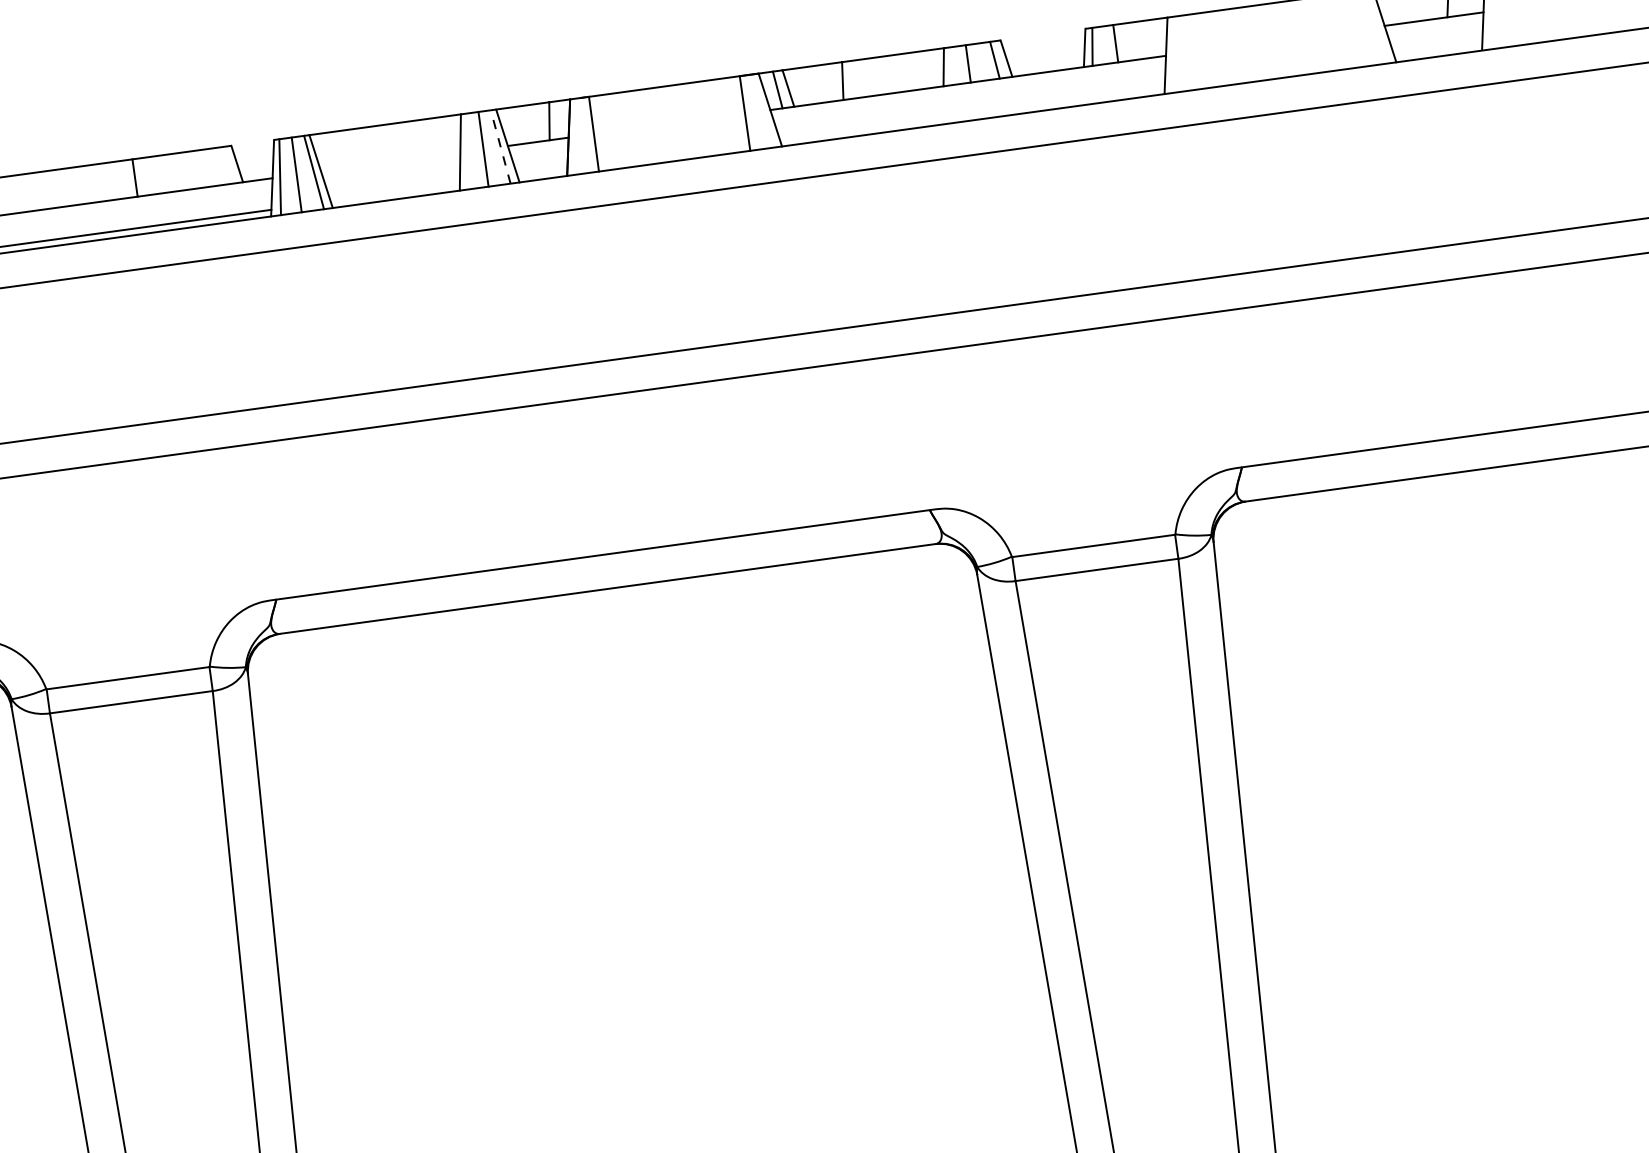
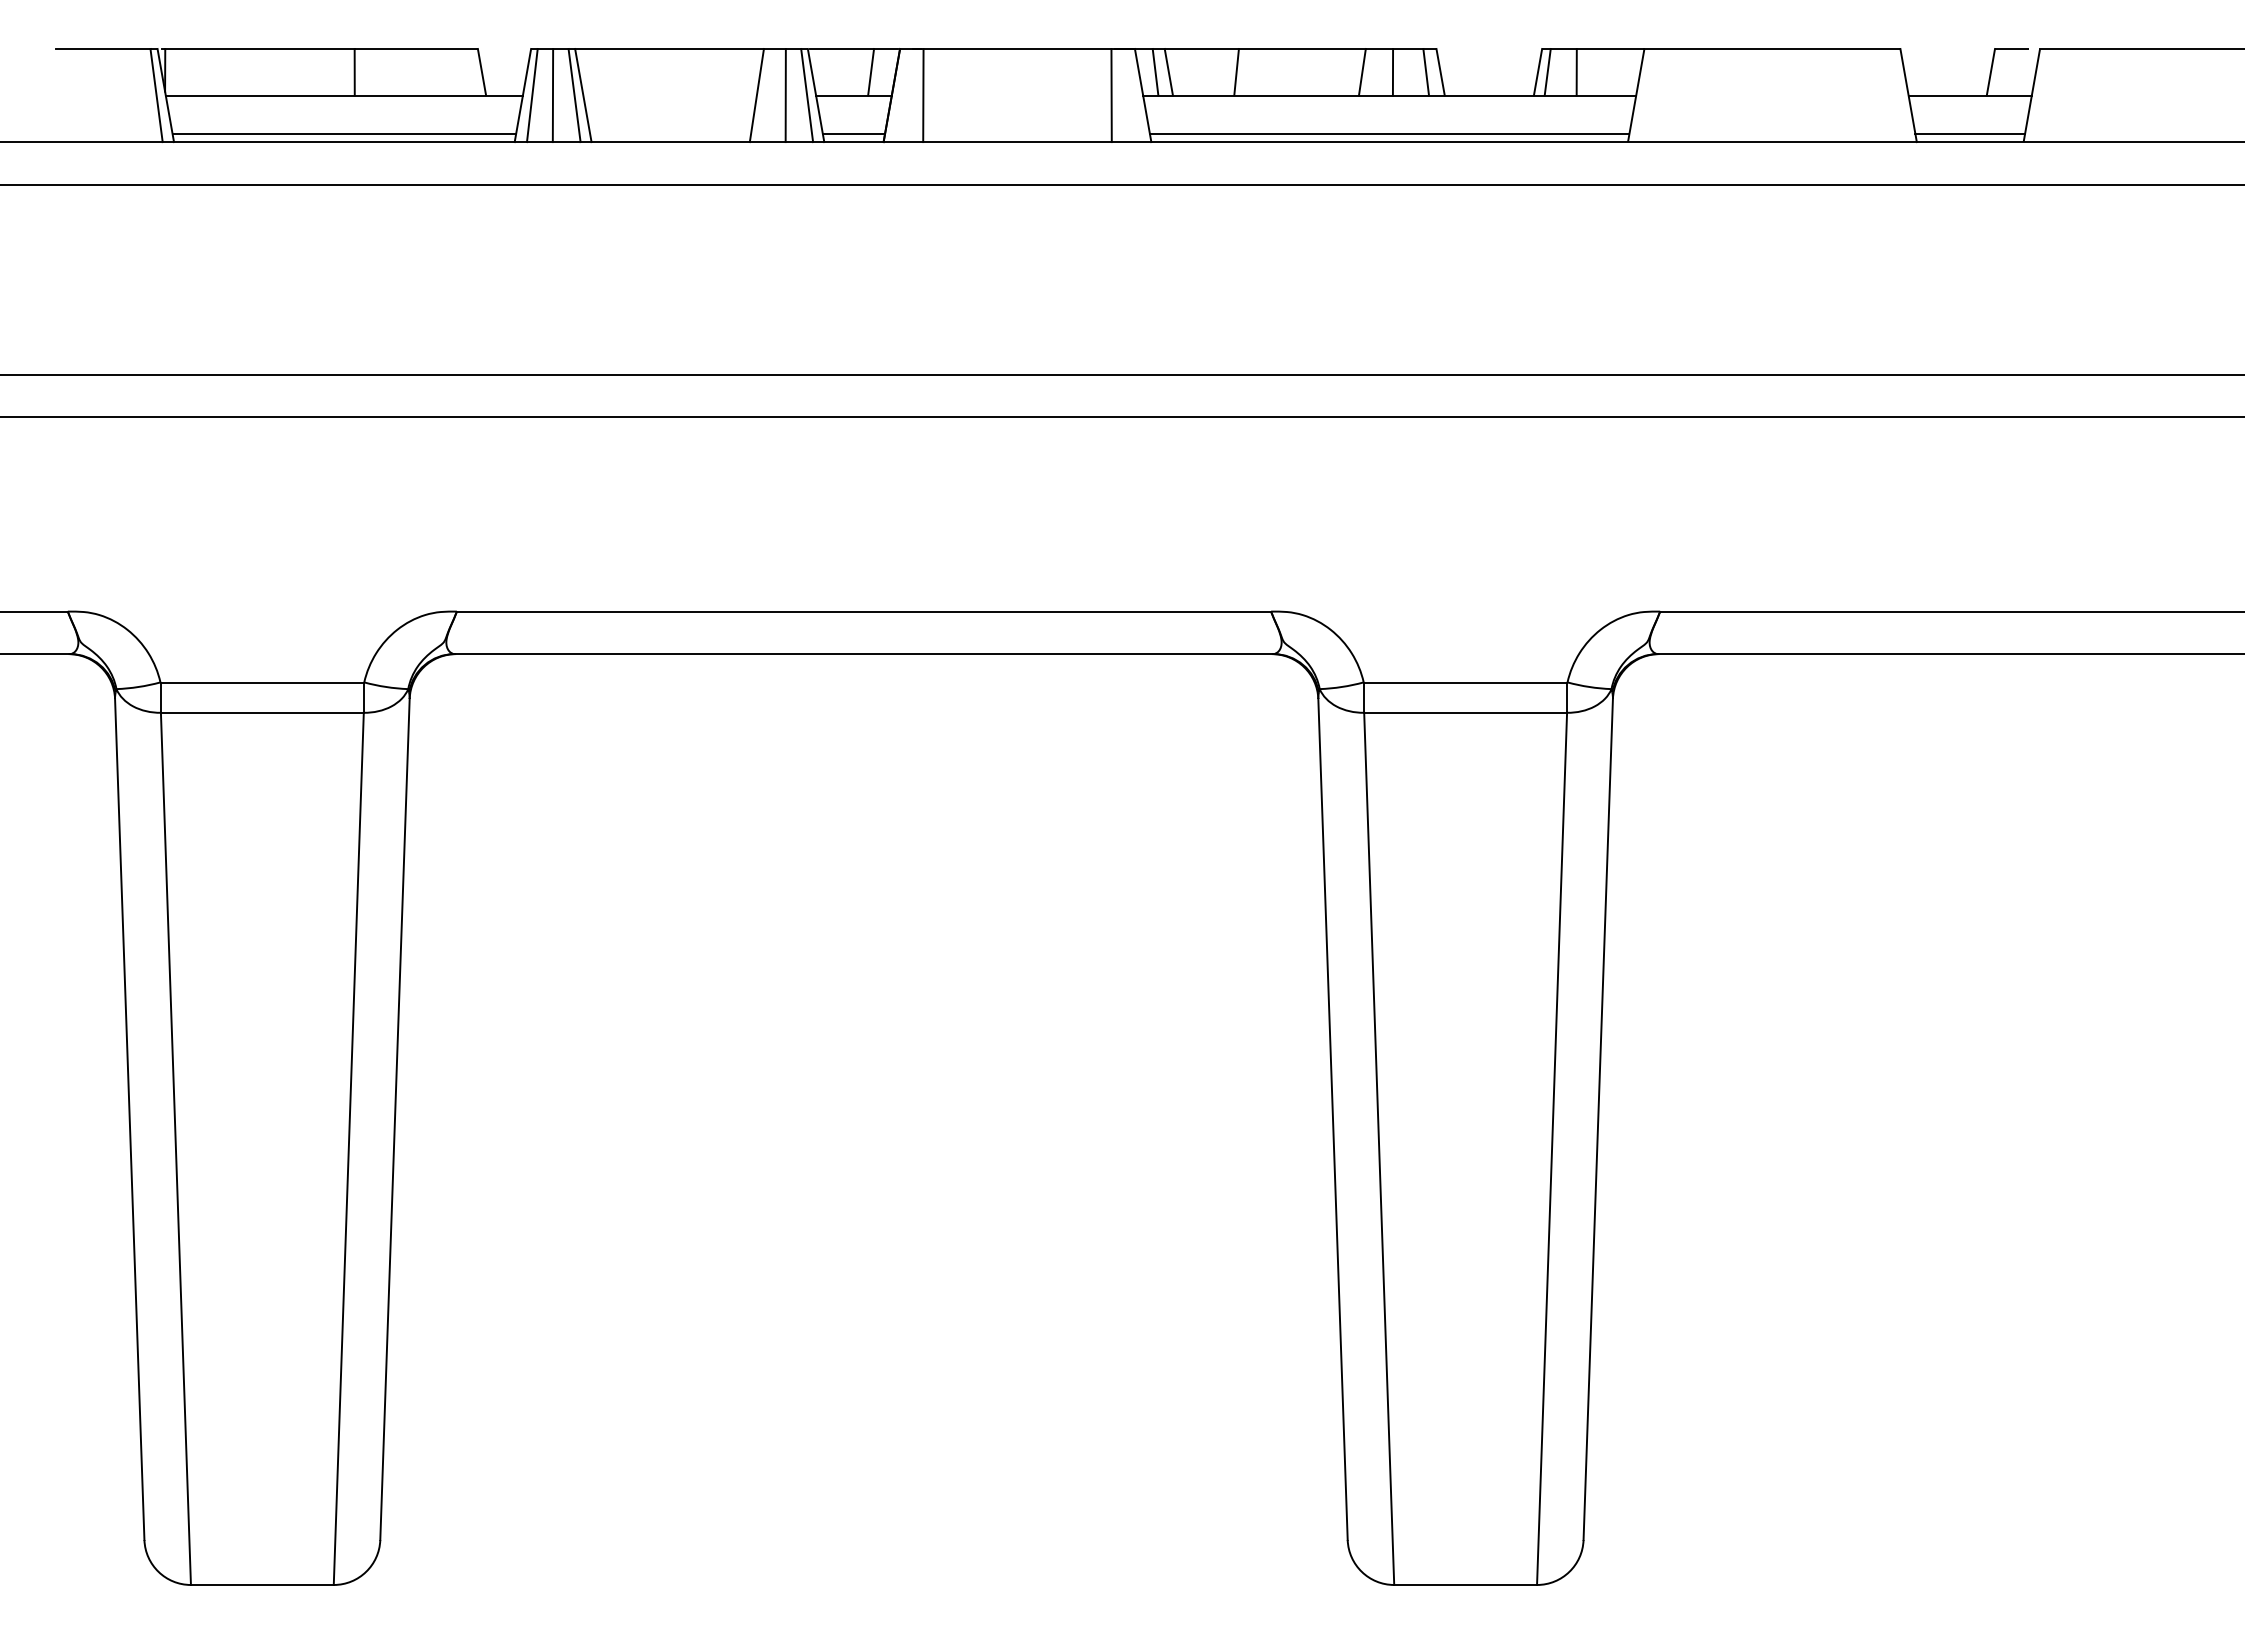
line: (1438, 50) -> (1970, 134), added
line: (972, 114) -> (1389, 134), added
line: (500, 146) -> (807, 95), dashed -> solid
line: (542, 173) -> (853, 134), added

